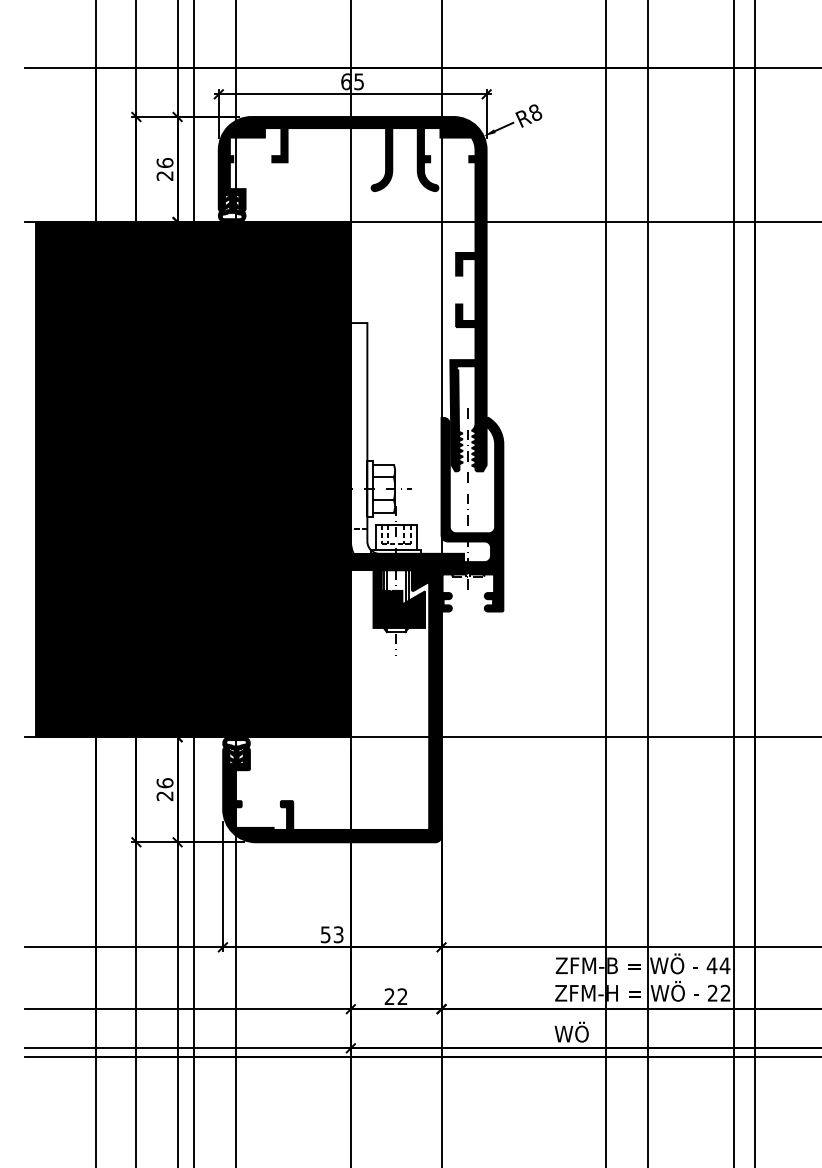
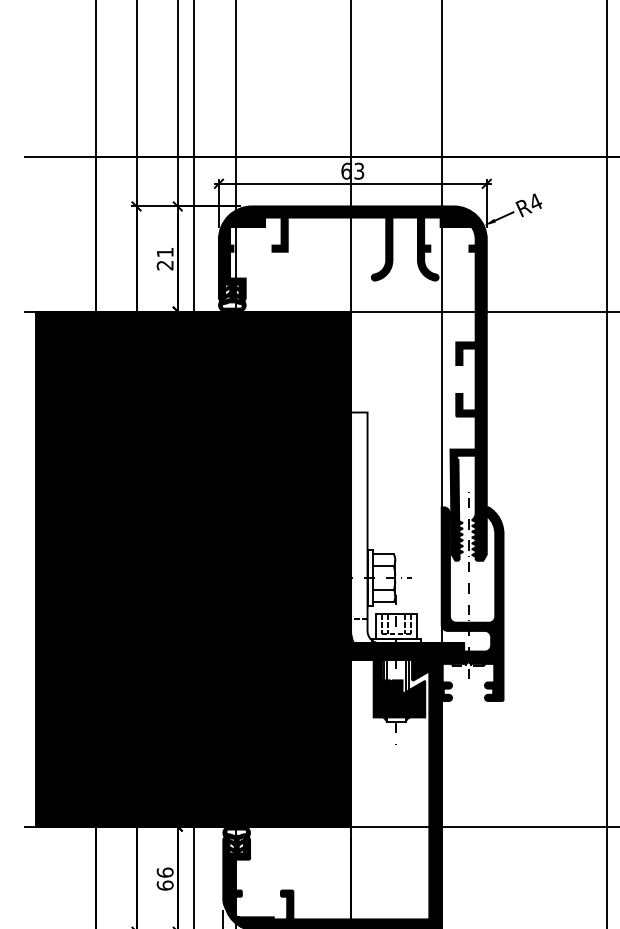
text: (358, 81) -> (358, 170), 65 -> 63
text: (535, 112) -> (535, 201), R8 -> R4
text: (164, 163) -> (164, 252), 26 -> 21
text: (164, 796) -> (164, 885), 26 -> 66

